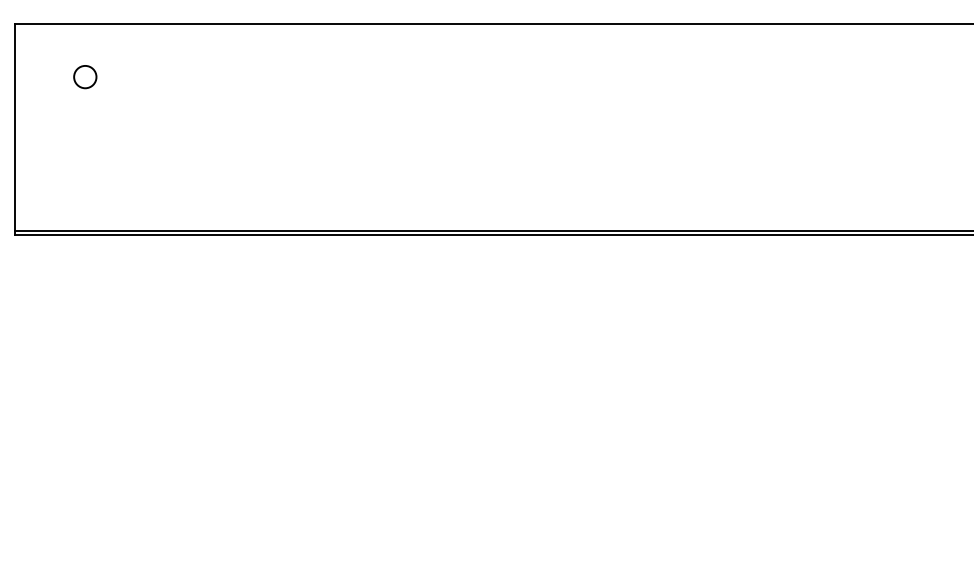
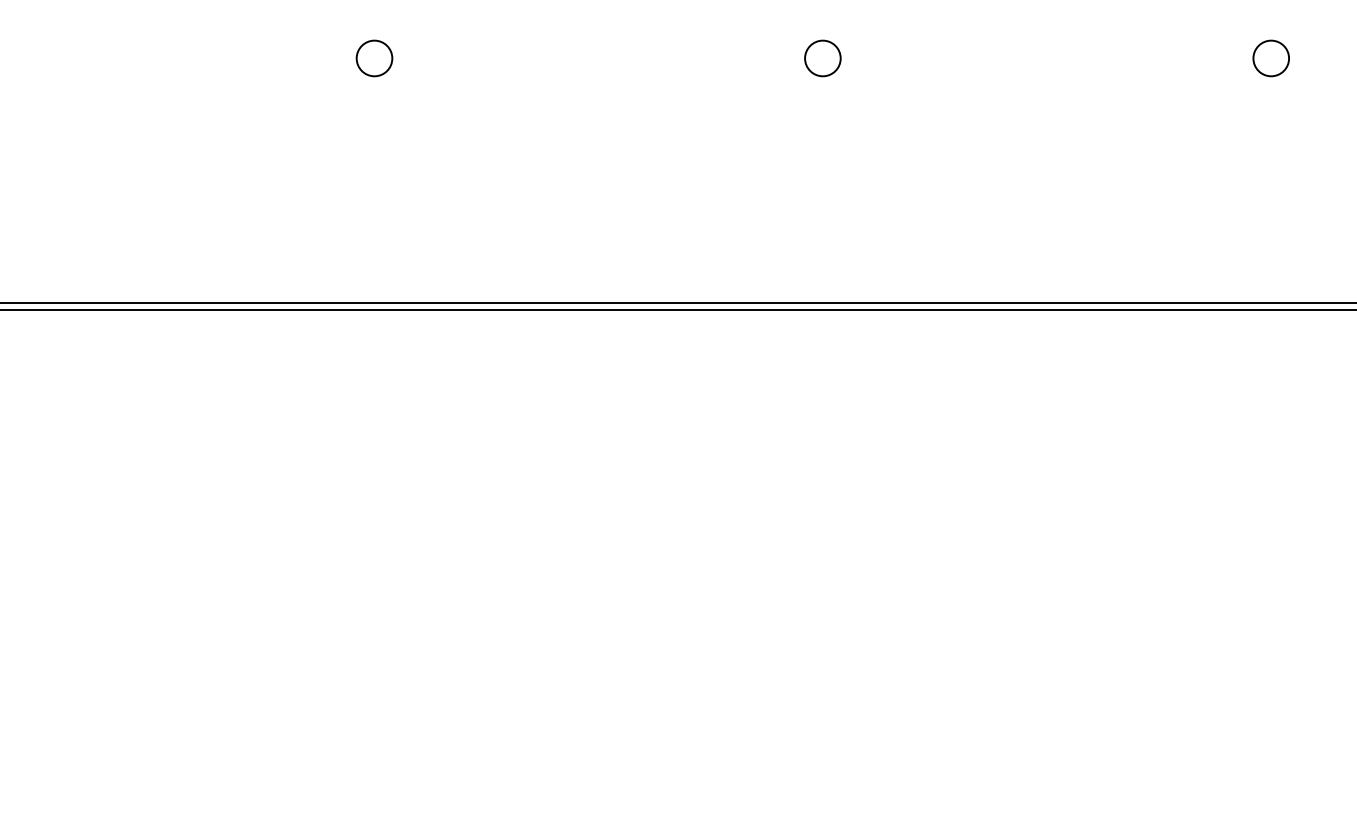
circle: (366, 77) -> (374, 59), added
circle: (647, 77) -> (822, 59), added
circle: (929, 77) -> (1271, 59), added

